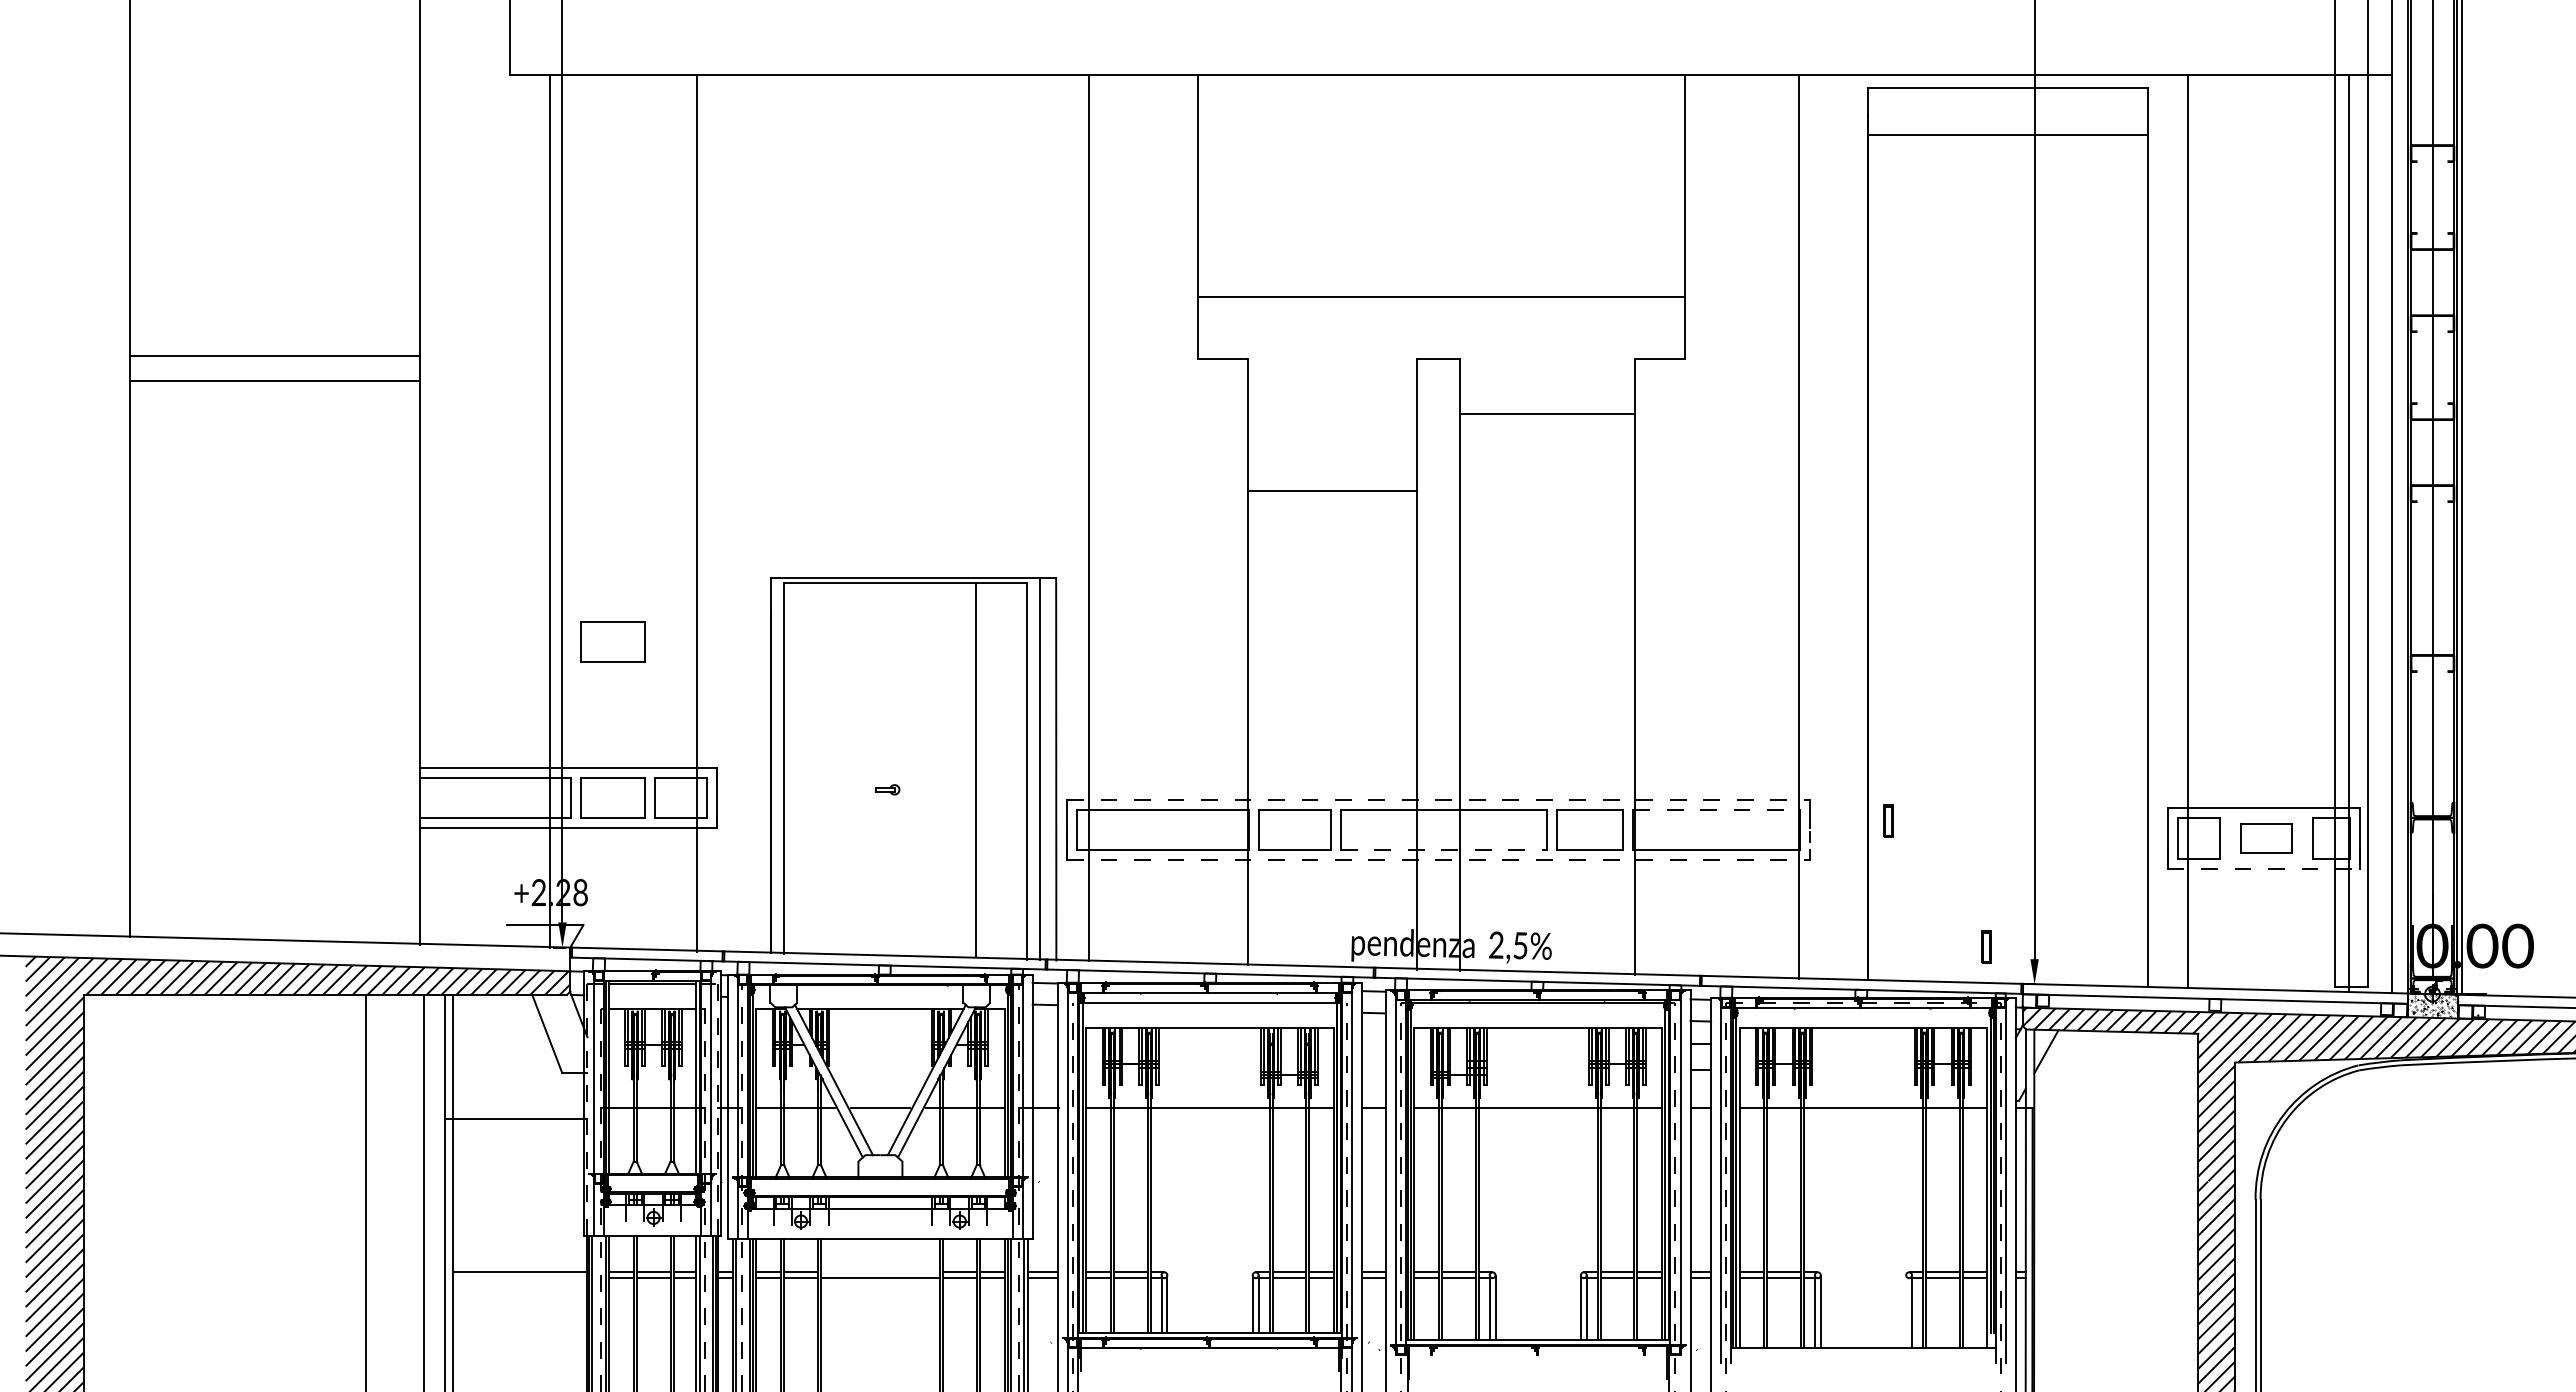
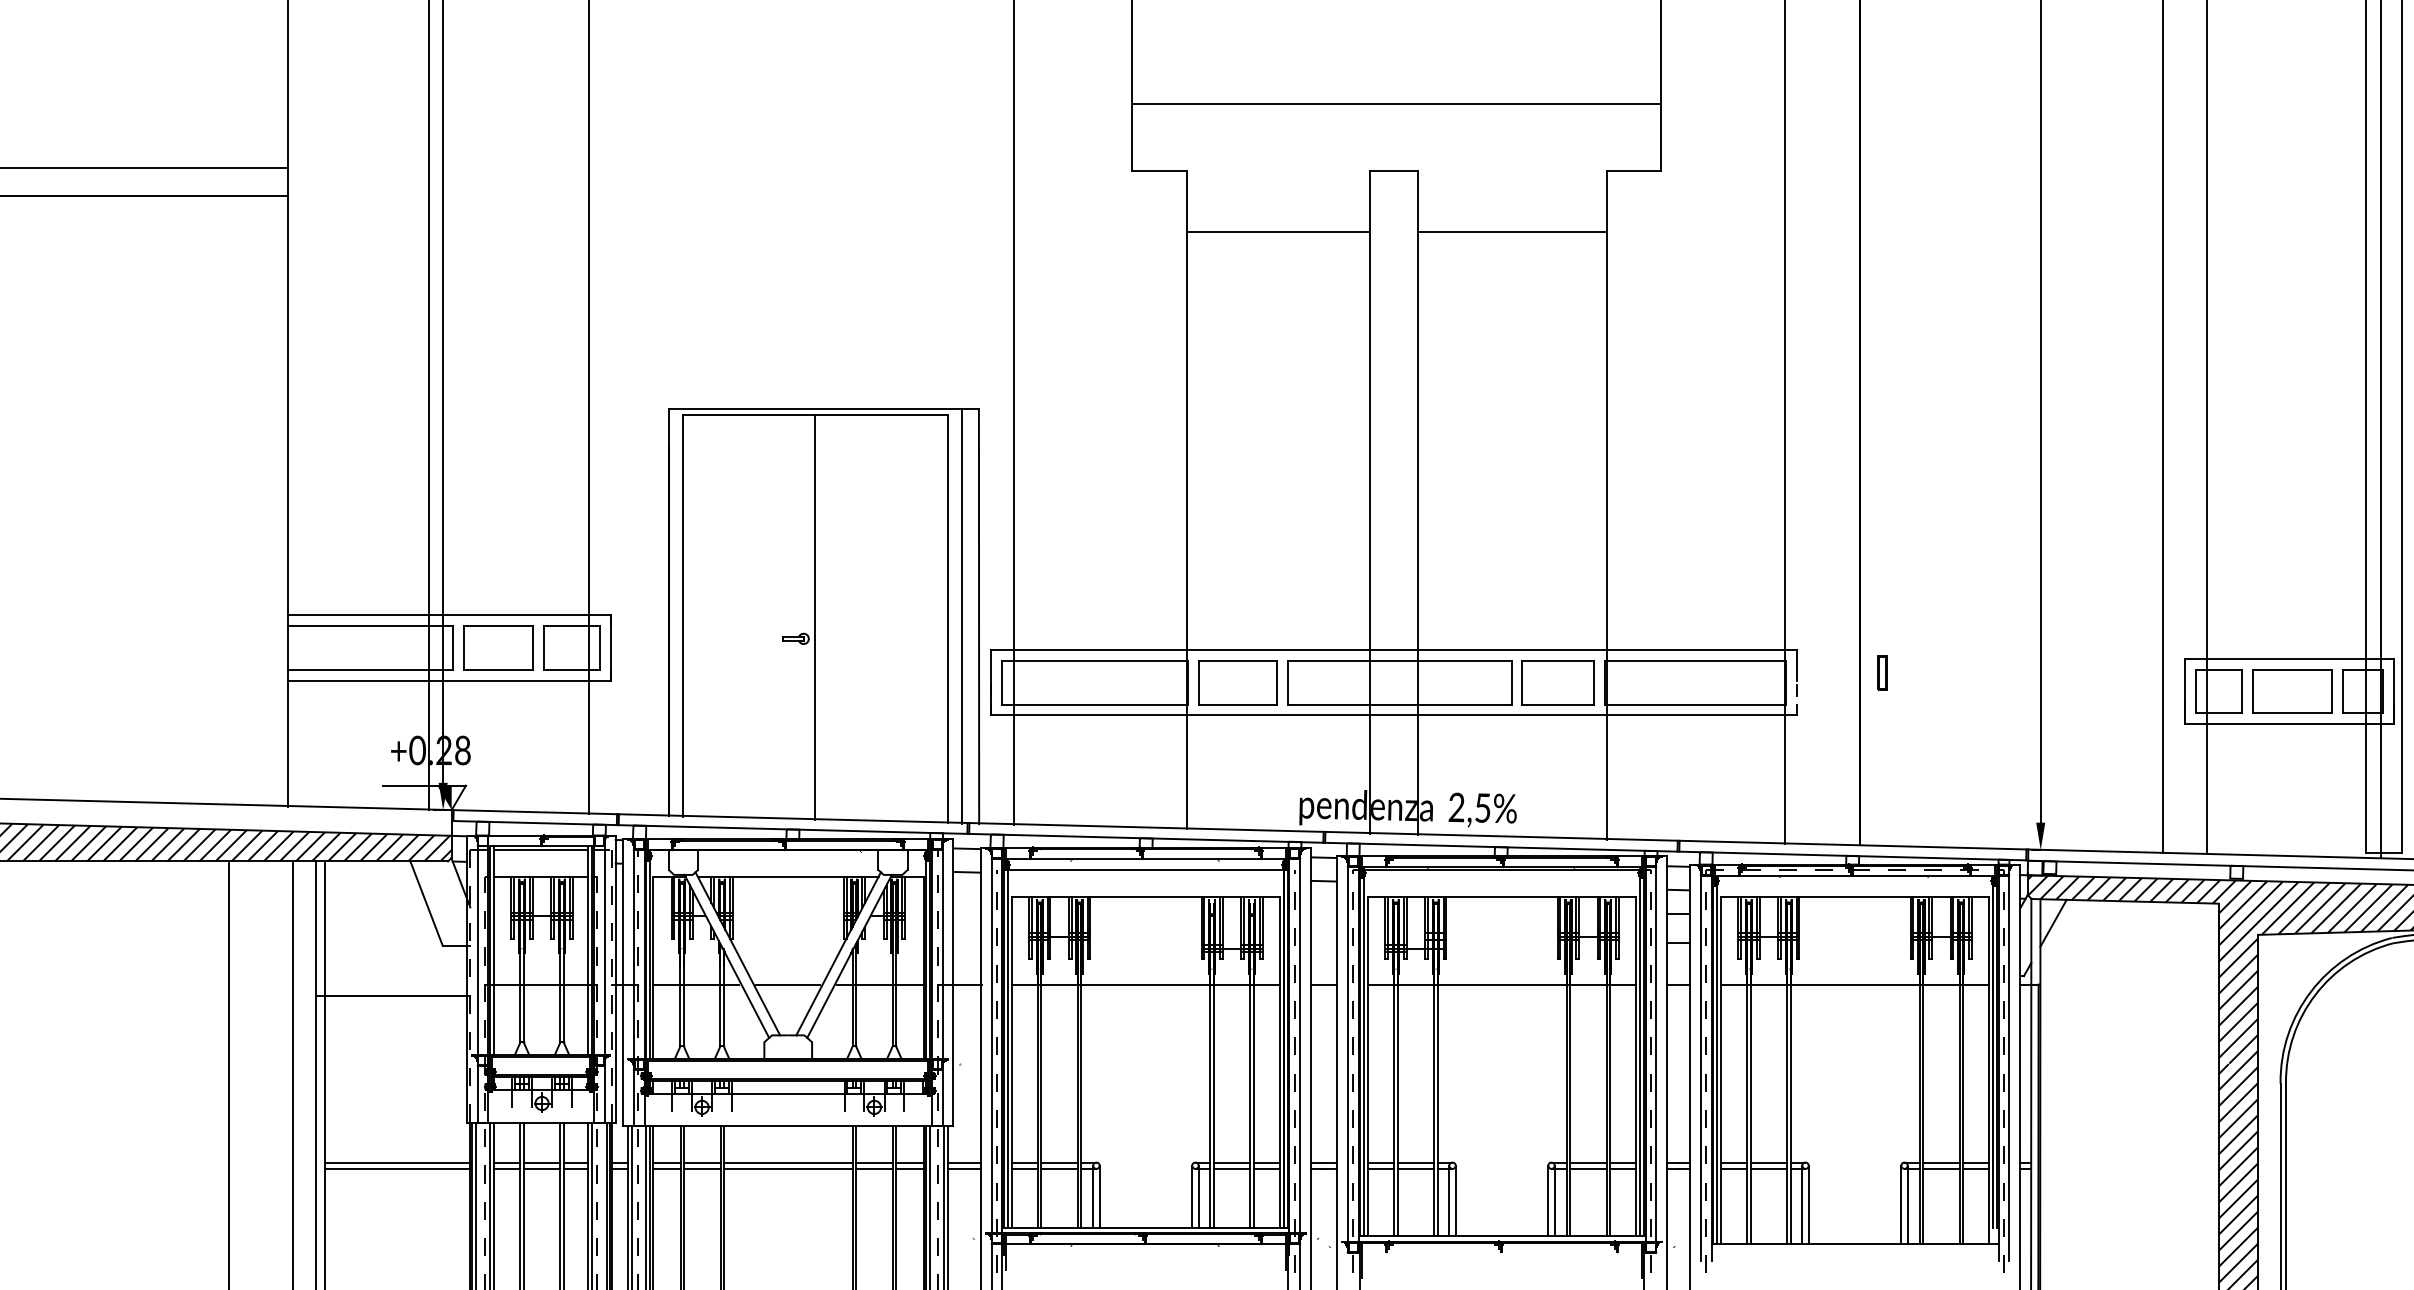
line: (1331, 491) -> (1277, 231), moved
part: (612, 641) -> (497, 477), removed
line: (975, 769) -> (815, 616), moved
line: (1439, 800) -> (1394, 650), dashed -> solid
line: (1717, 810) -> (1696, 661), dashed -> solid
part: (2266, 838) -> (2292, 691), size x1.43
line: (1443, 850) -> (1399, 704), dashed -> solid
line: (1439, 860) -> (1394, 715), dashed -> solid
line: (2264, 868) -> (2290, 724), dashed -> solid
text: (538, 892) -> (417, 750), +2.28 -> +0.28
fill: (563, 936) -> (444, 798), added
part: (1986, 946) -> (1988, 808), removed
line: (880, 1272) -> (788, 1162), added
line: (520, 1278) -> (397, 1169), added
line: (1906, 1311) -> (1901, 1205), added

